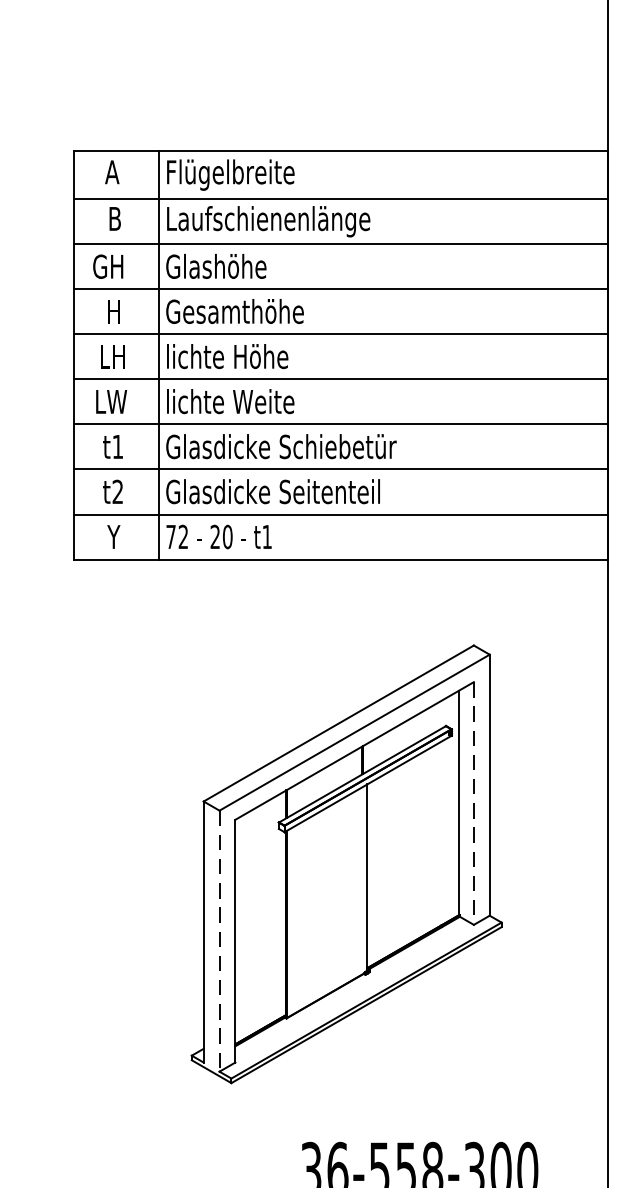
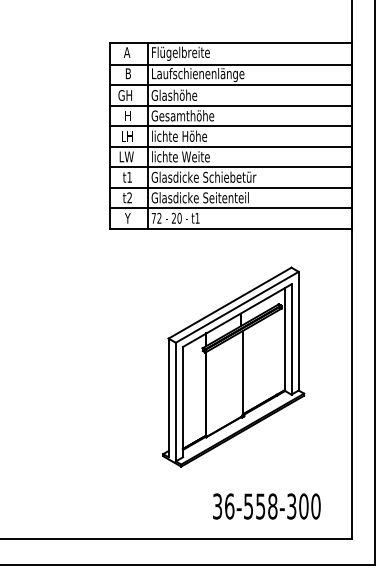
line: (473, 805) -> (291, 340), dashed -> solid
line: (218, 942) -> (175, 402), dashed -> solid

